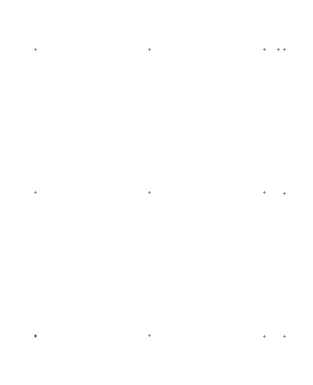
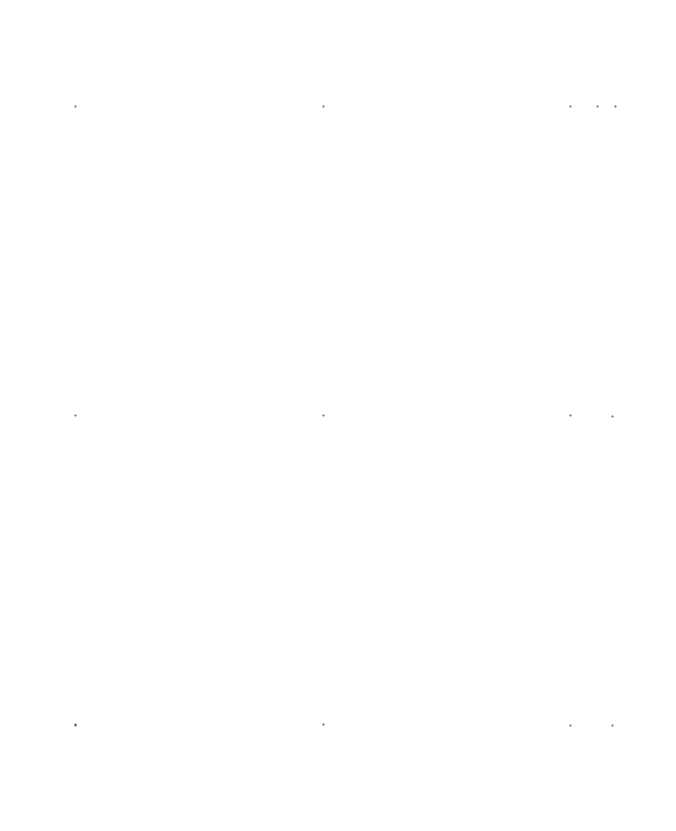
part: (281, 49) -> (607, 106), size x1.6

